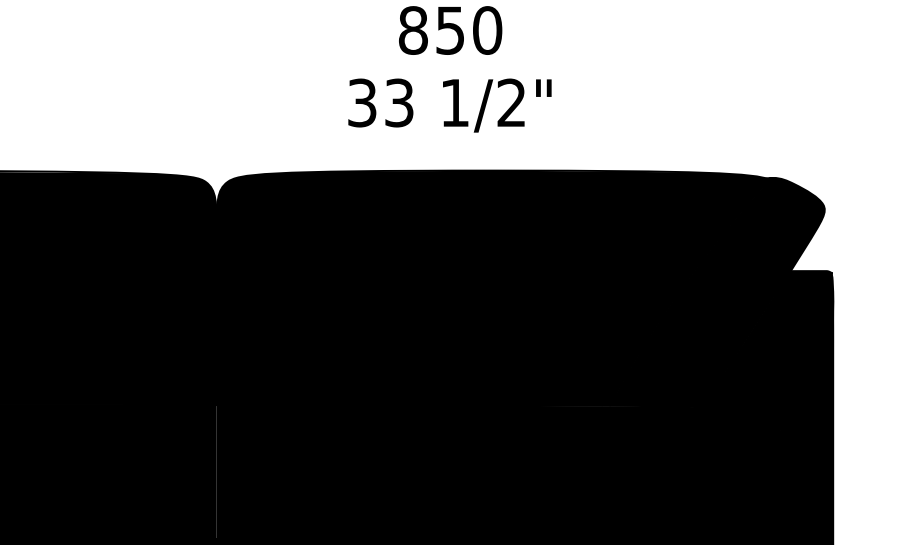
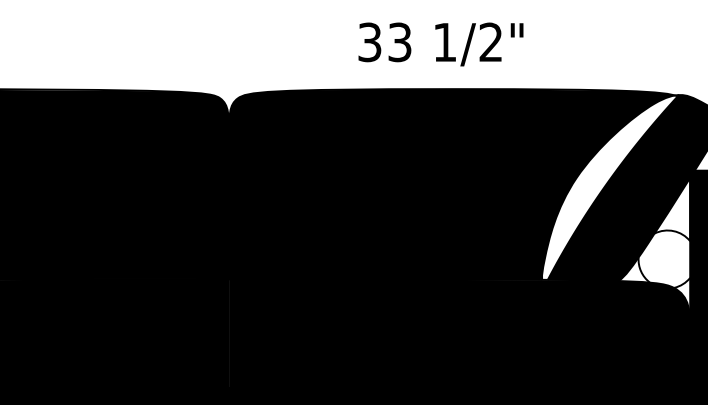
text: (449, 105) -> (440, 44), moved
fill: (685, 291) -> (609, 187), removed
fill: (740, 372) -> (653, 252), removed

